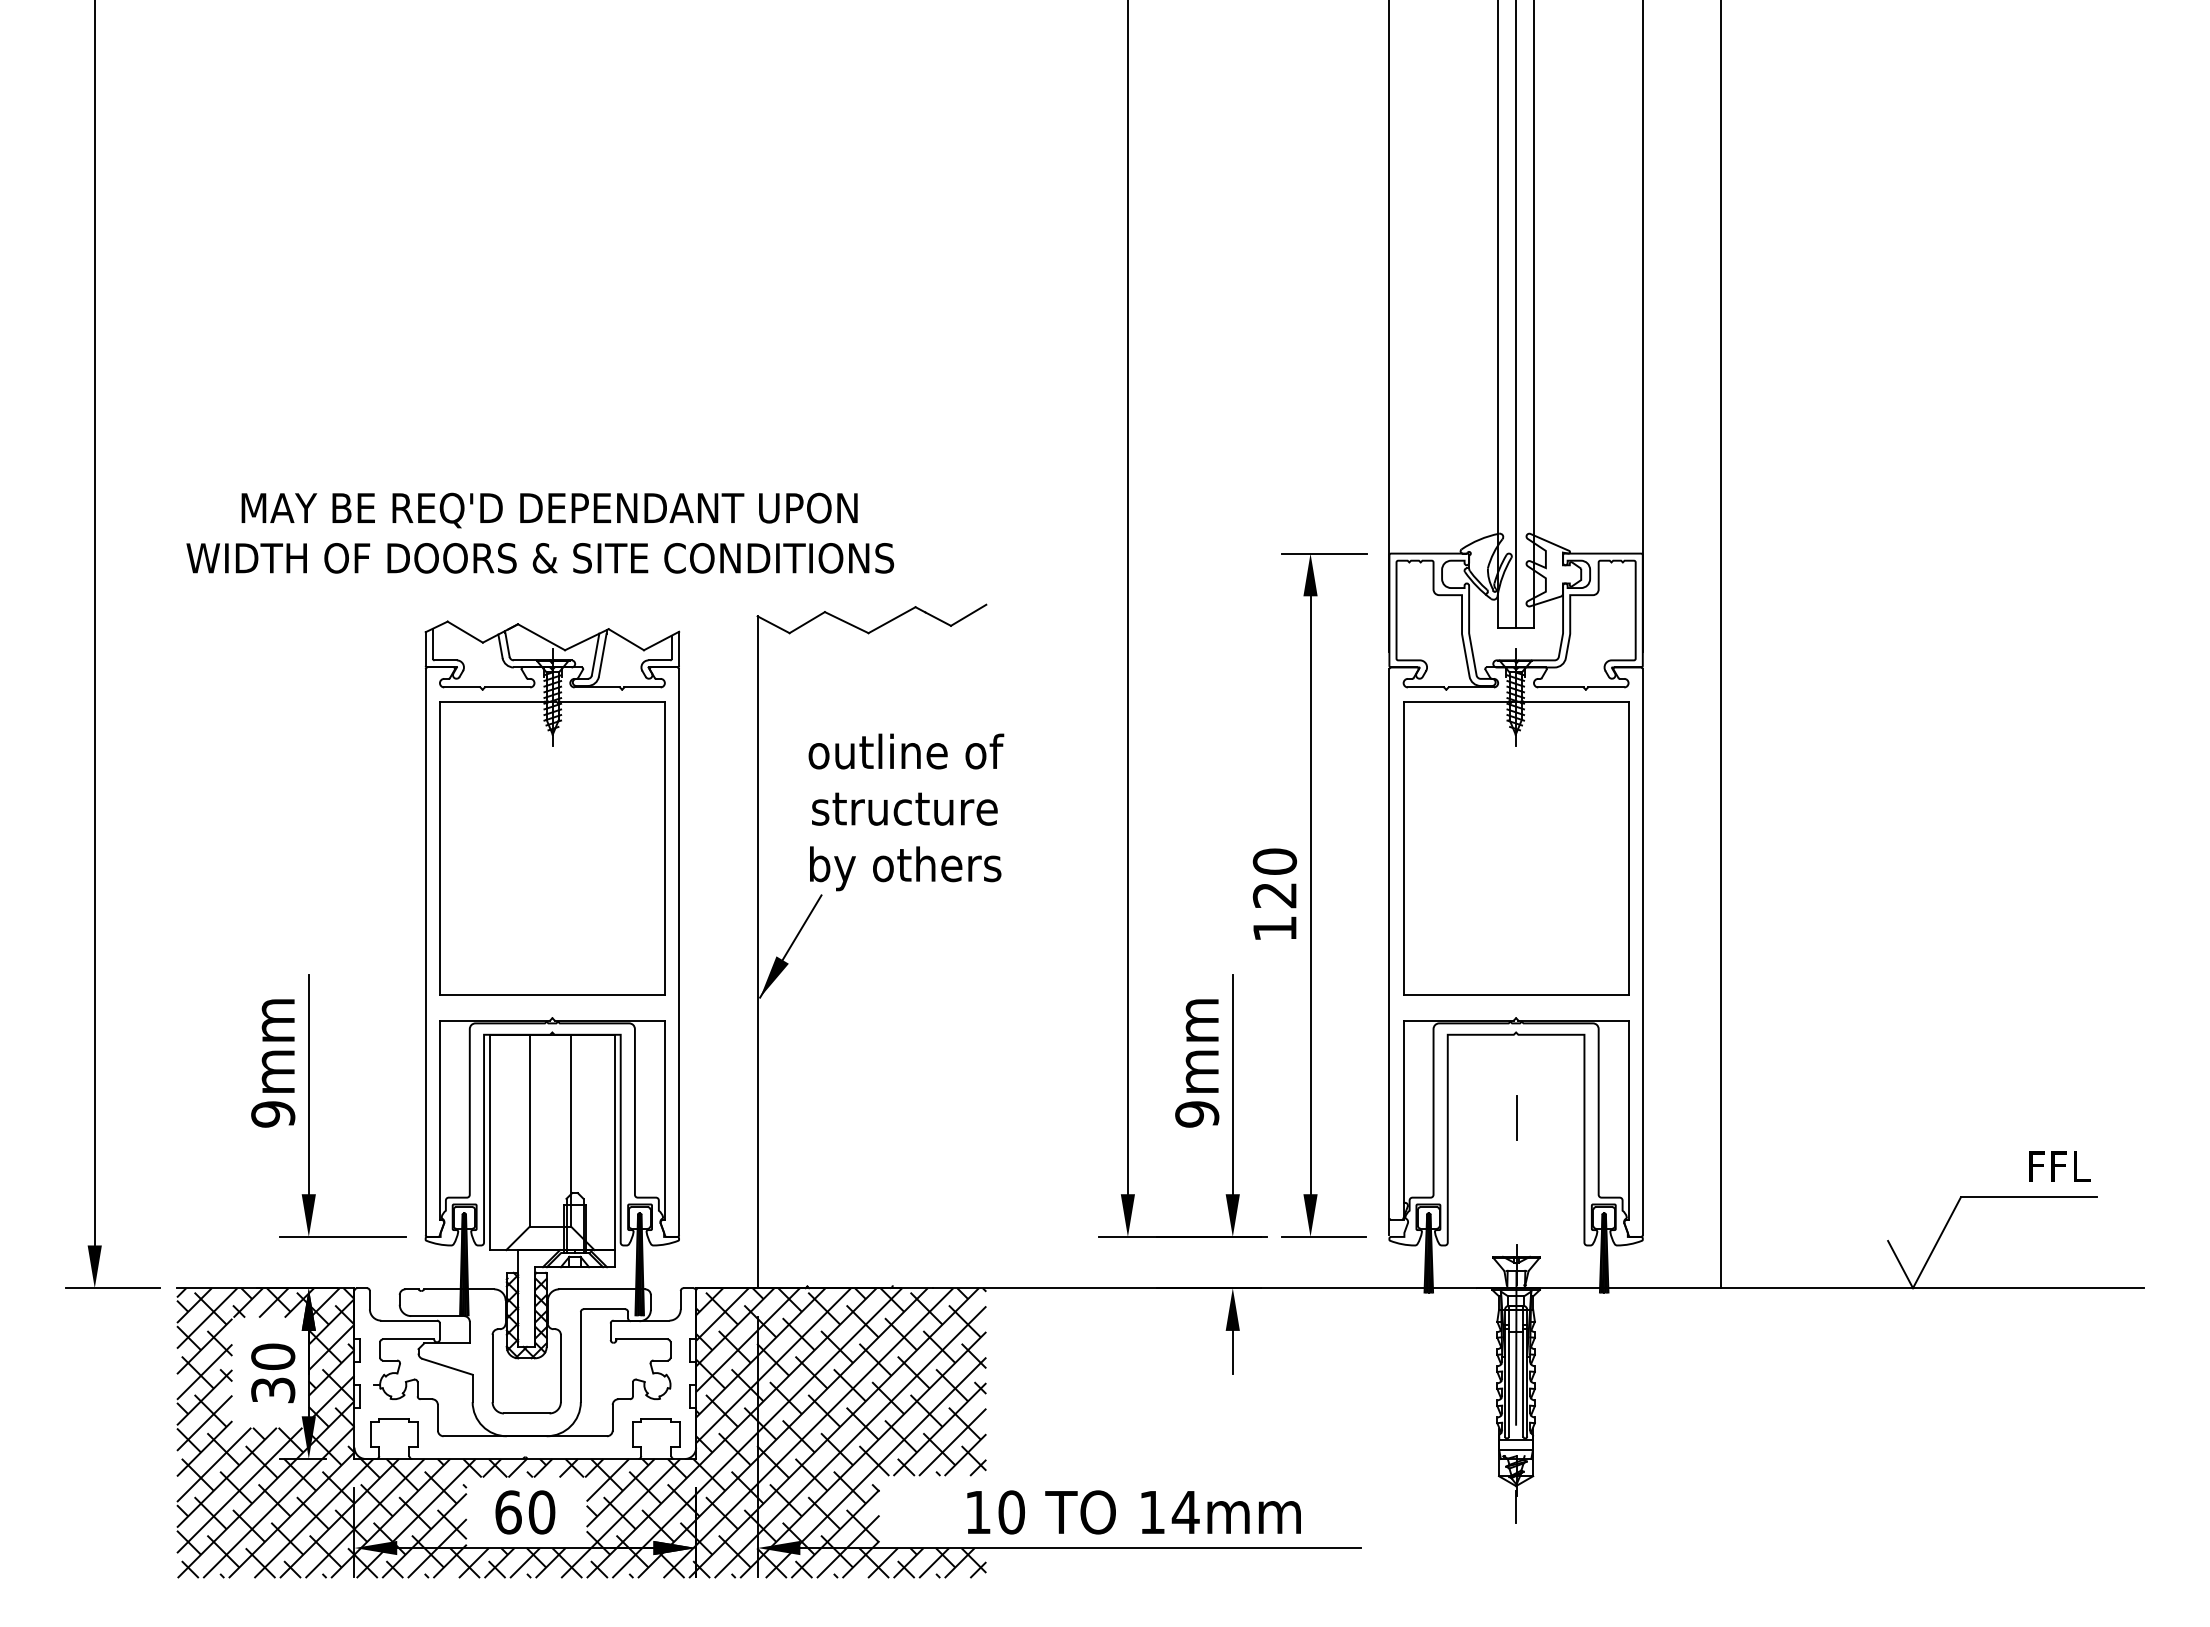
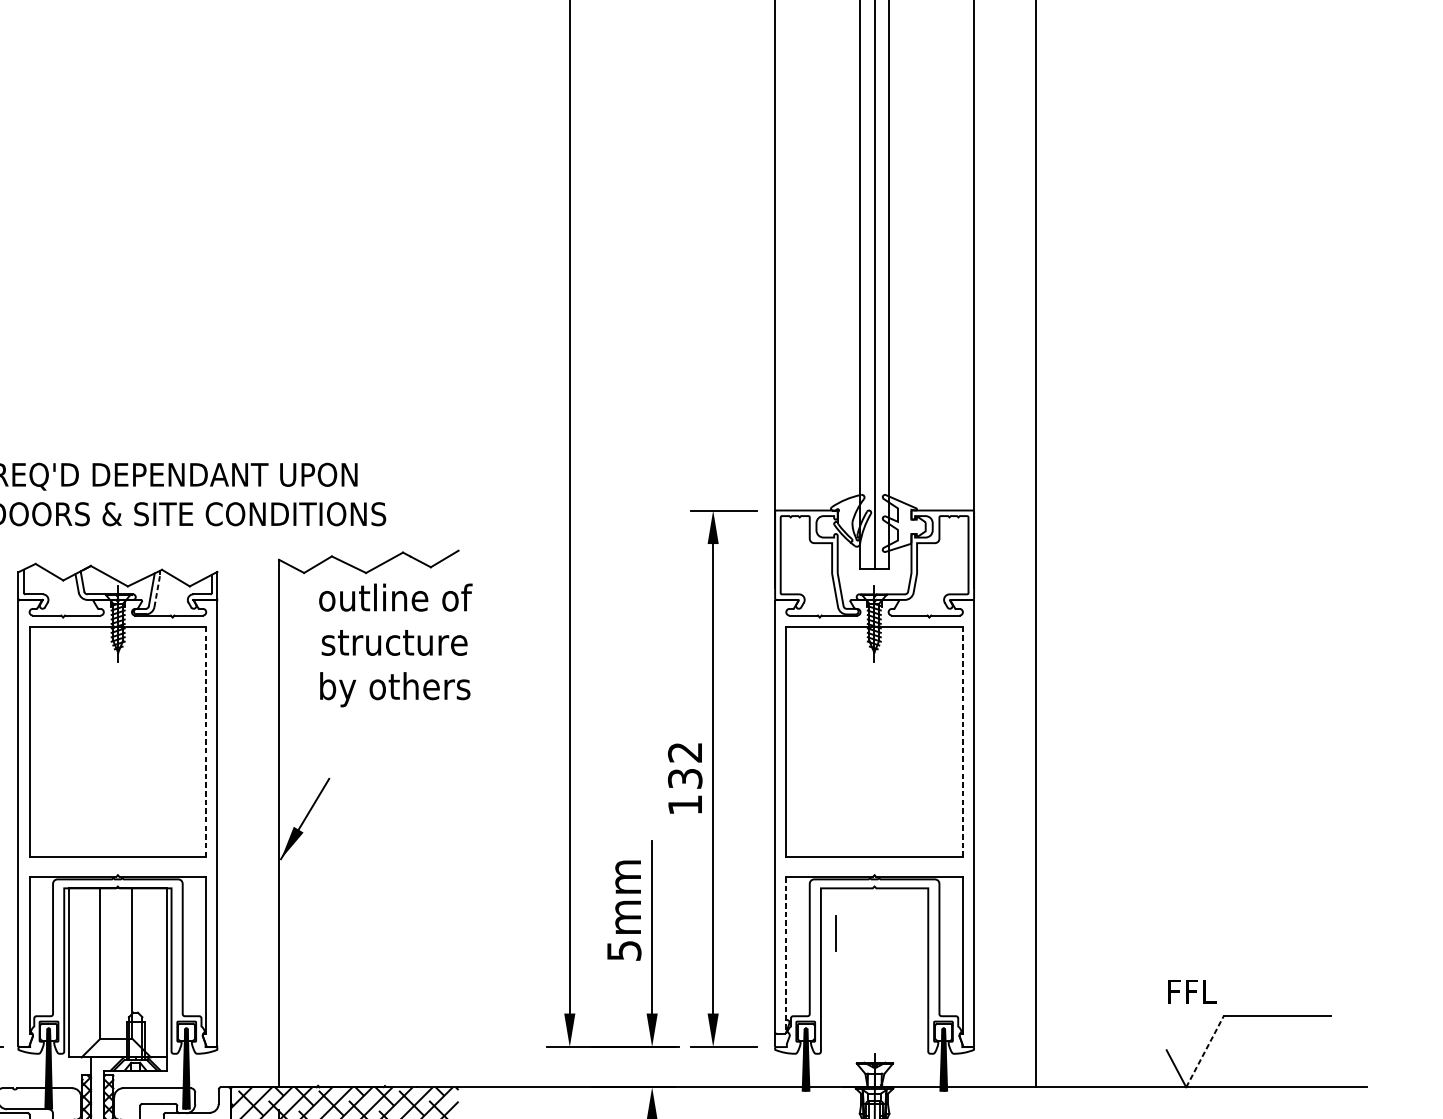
line: (602, 655) -> (157, 590), solid -> dashed
text: (906, 812) -> (395, 645), moved
line: (664, 848) -> (205, 742), solid -> dashed
line: (1628, 848) -> (962, 742), solid -> dashed
text: (1274, 878) -> (684, 765), 120 -> 132
text: (1197, 1114) -> (624, 950), 9mm -> 5mm
line: (1516, 1117) -> (836, 932), moved
line: (1403, 1120) -> (786, 955), solid -> dashed
text: (2059, 1166) -> (1192, 991), moved
line: (1937, 1242) -> (1205, 1051), solid -> dashed

